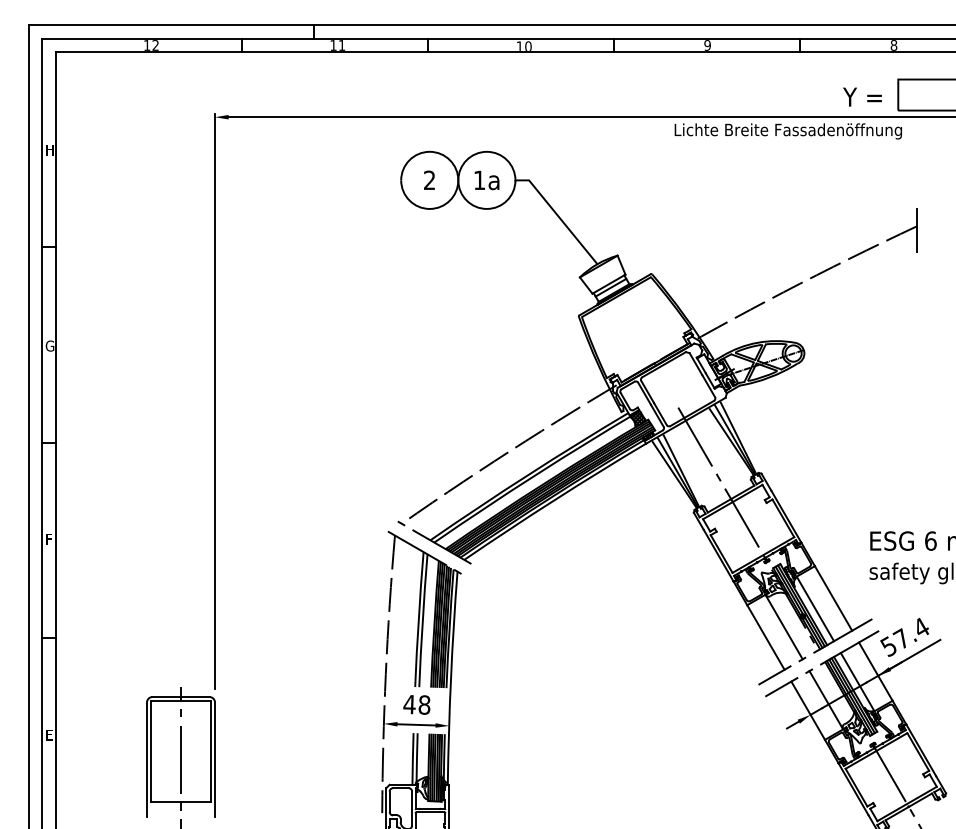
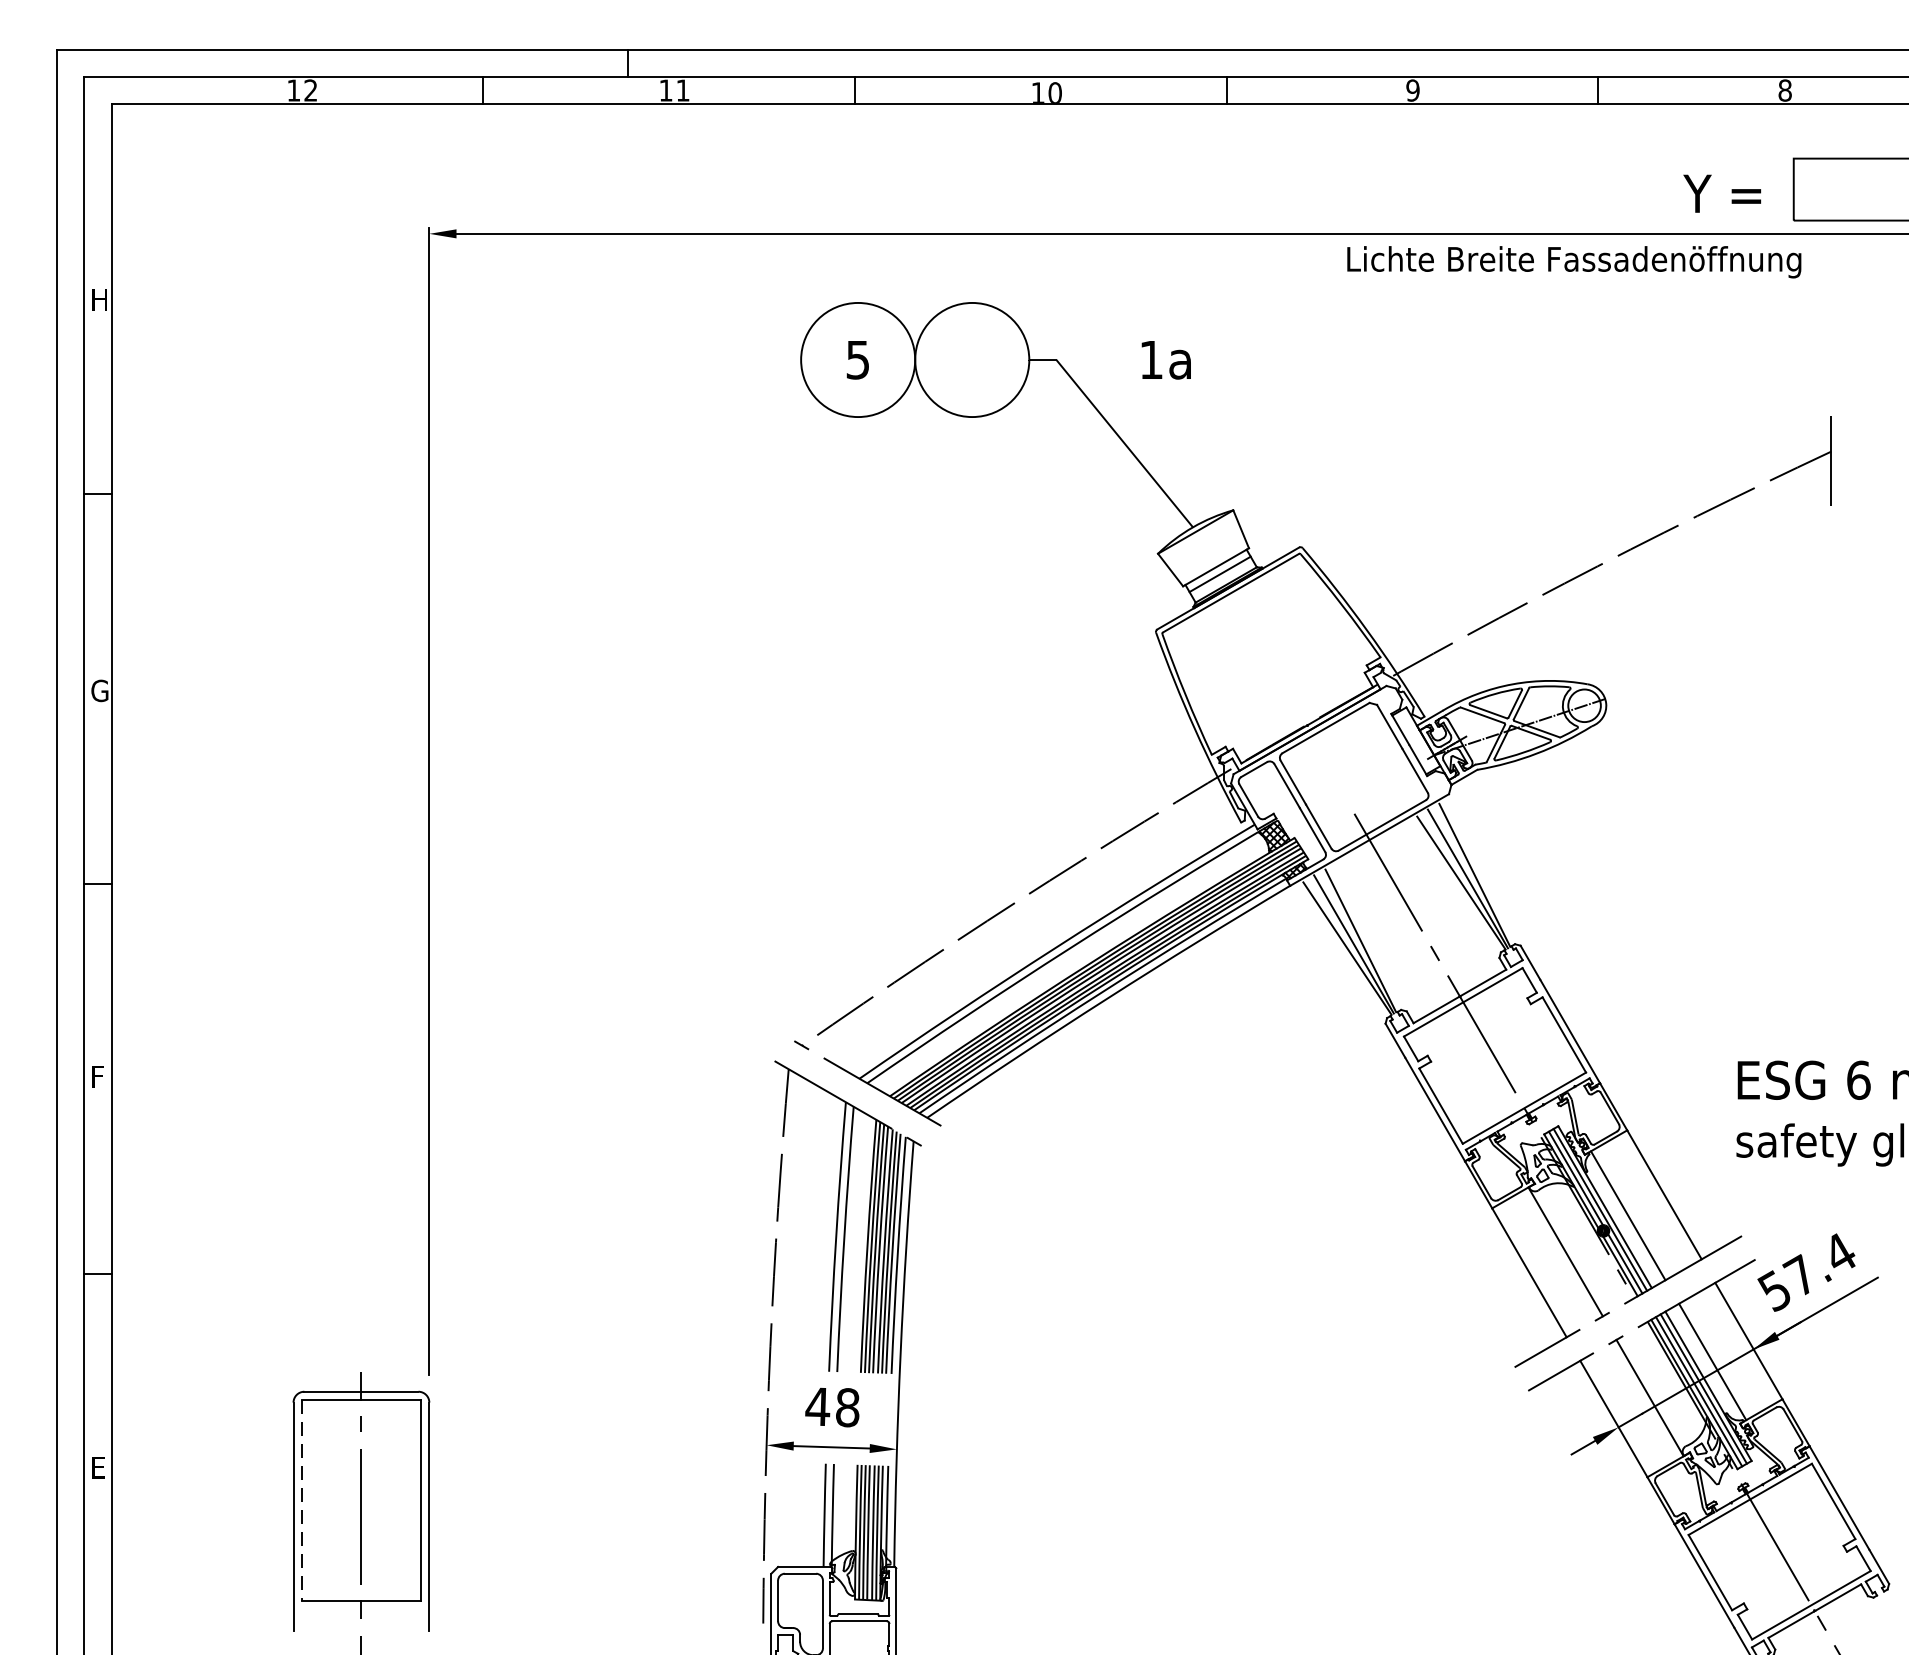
text: (429, 180) -> (857, 360), 2 -> 5
text: (486, 180) -> (1165, 360), moved
line: (151, 751) -> (302, 1500), solid -> dashed

